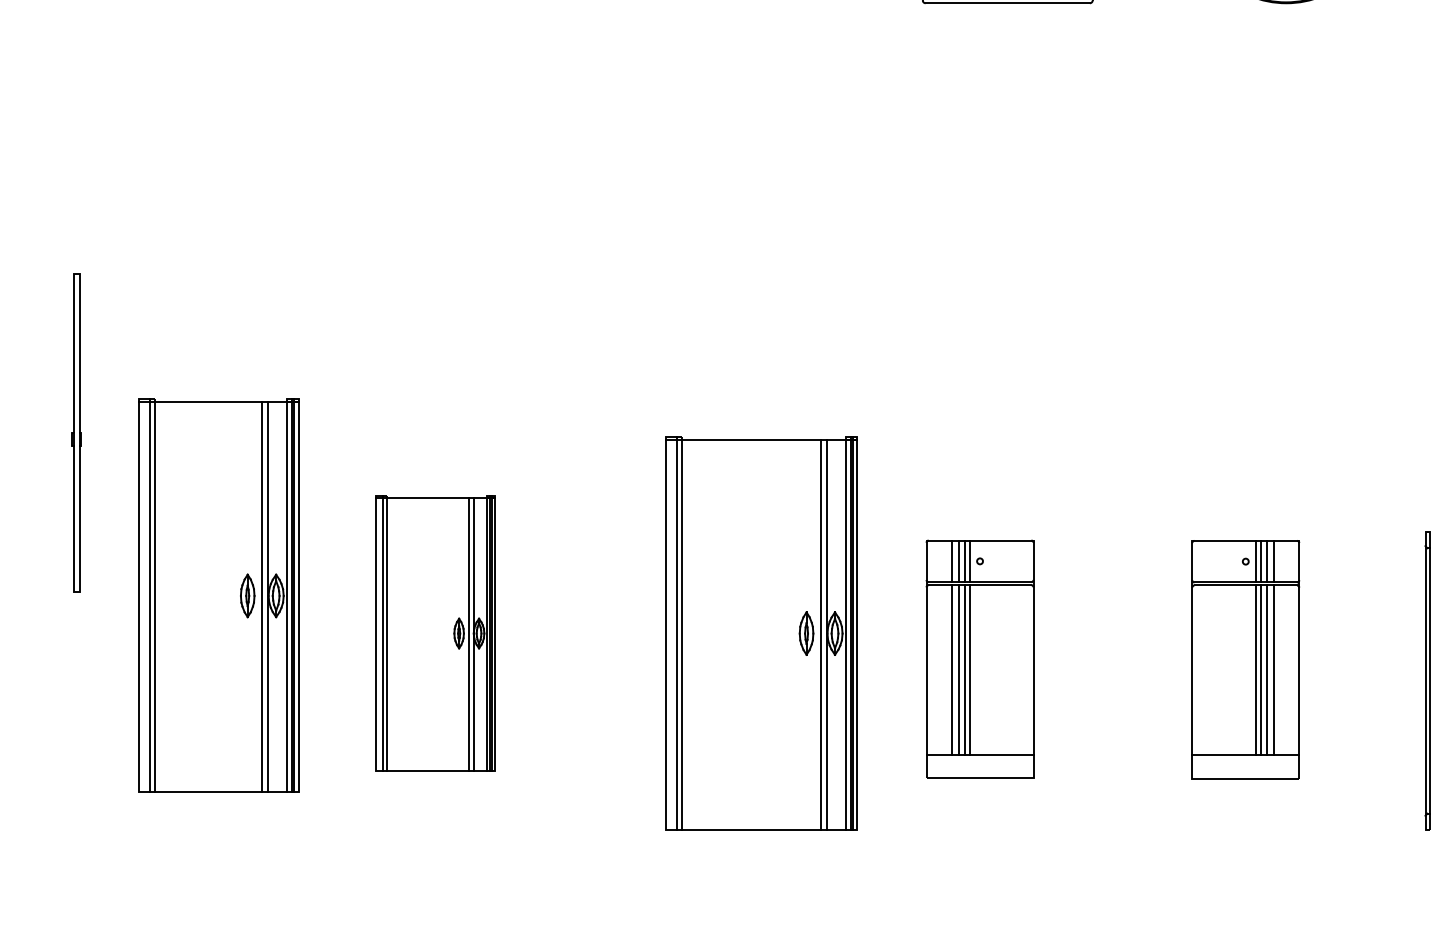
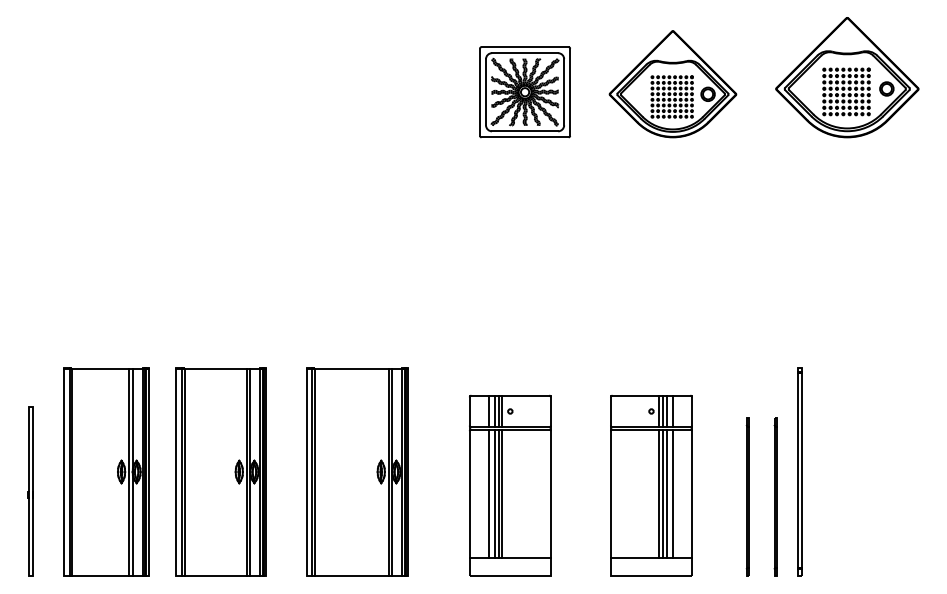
part: (76, 432) -> (30, 491), moved
part: (219, 594) -> (106, 471), moved
part: (434, 632) -> (220, 471), size x1.43
part: (761, 632) -> (357, 471), moved
part: (980, 658) -> (510, 485), size x1.43
part: (1245, 658) -> (651, 485), size x1.43

